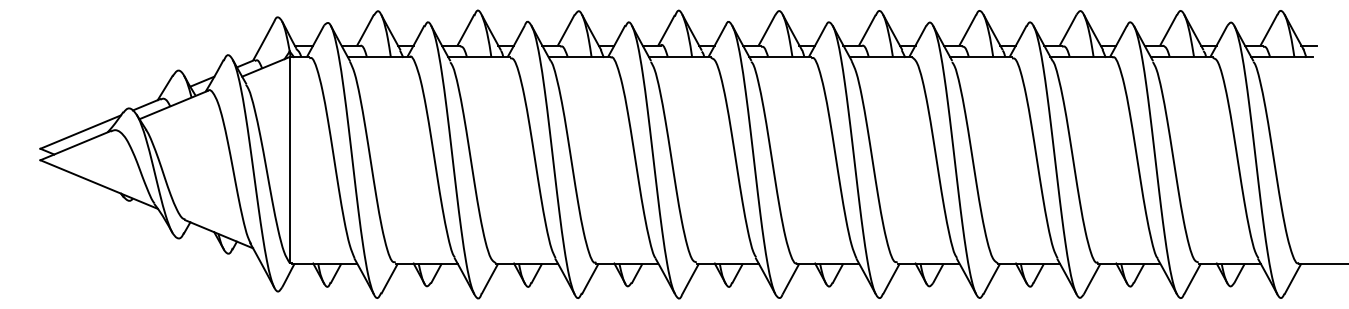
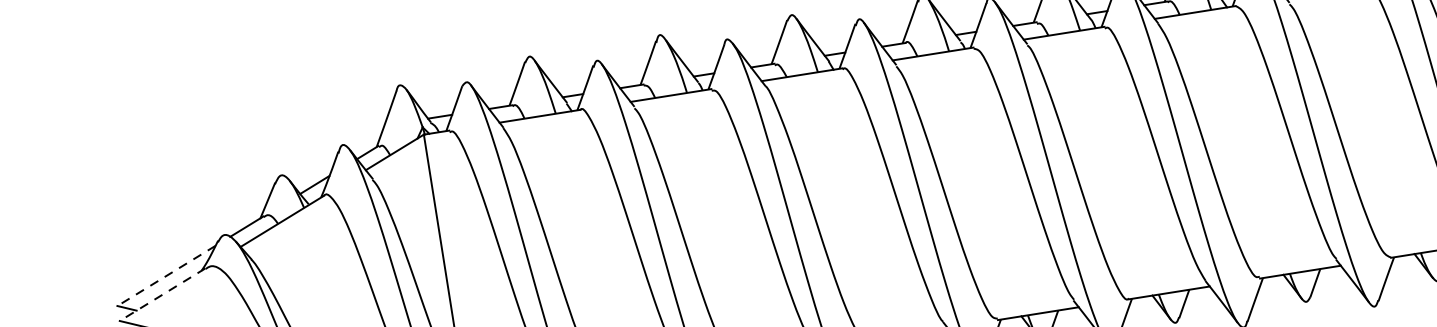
line: (80, 132) -> (166, 276), solid -> dashed
line: (75, 145) -> (162, 294), solid -> dashed

